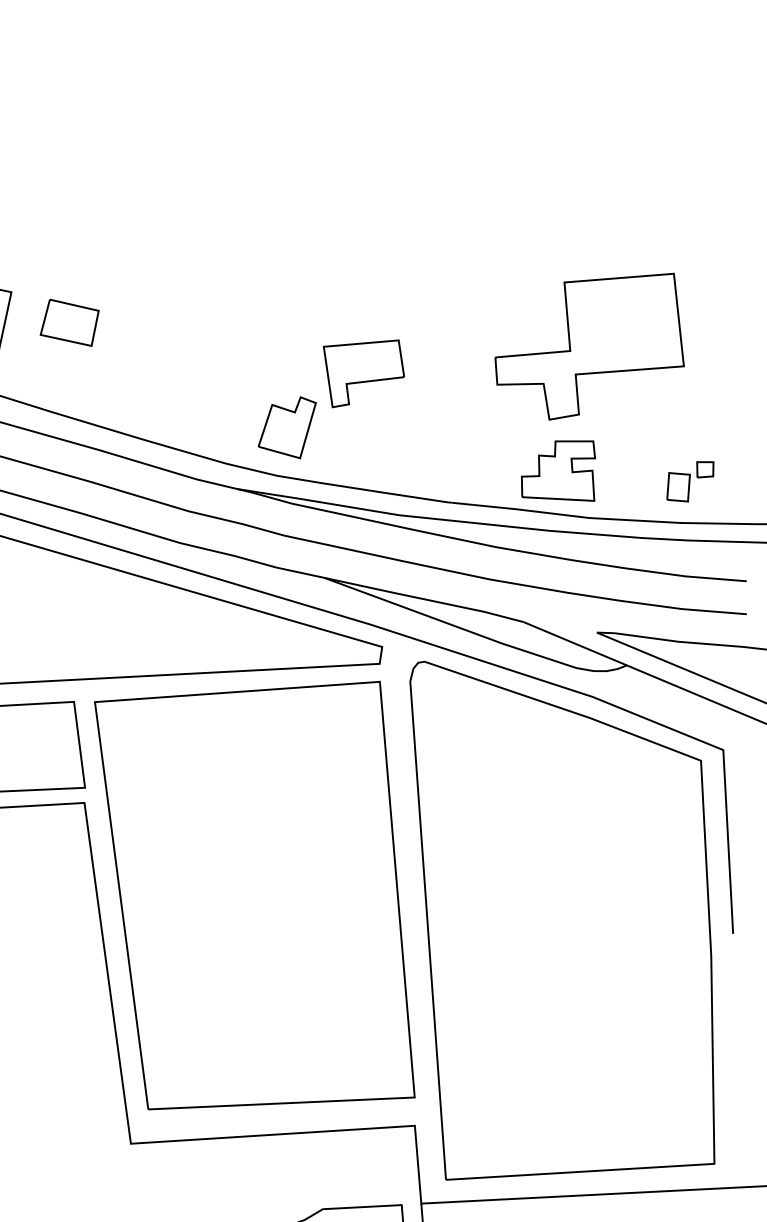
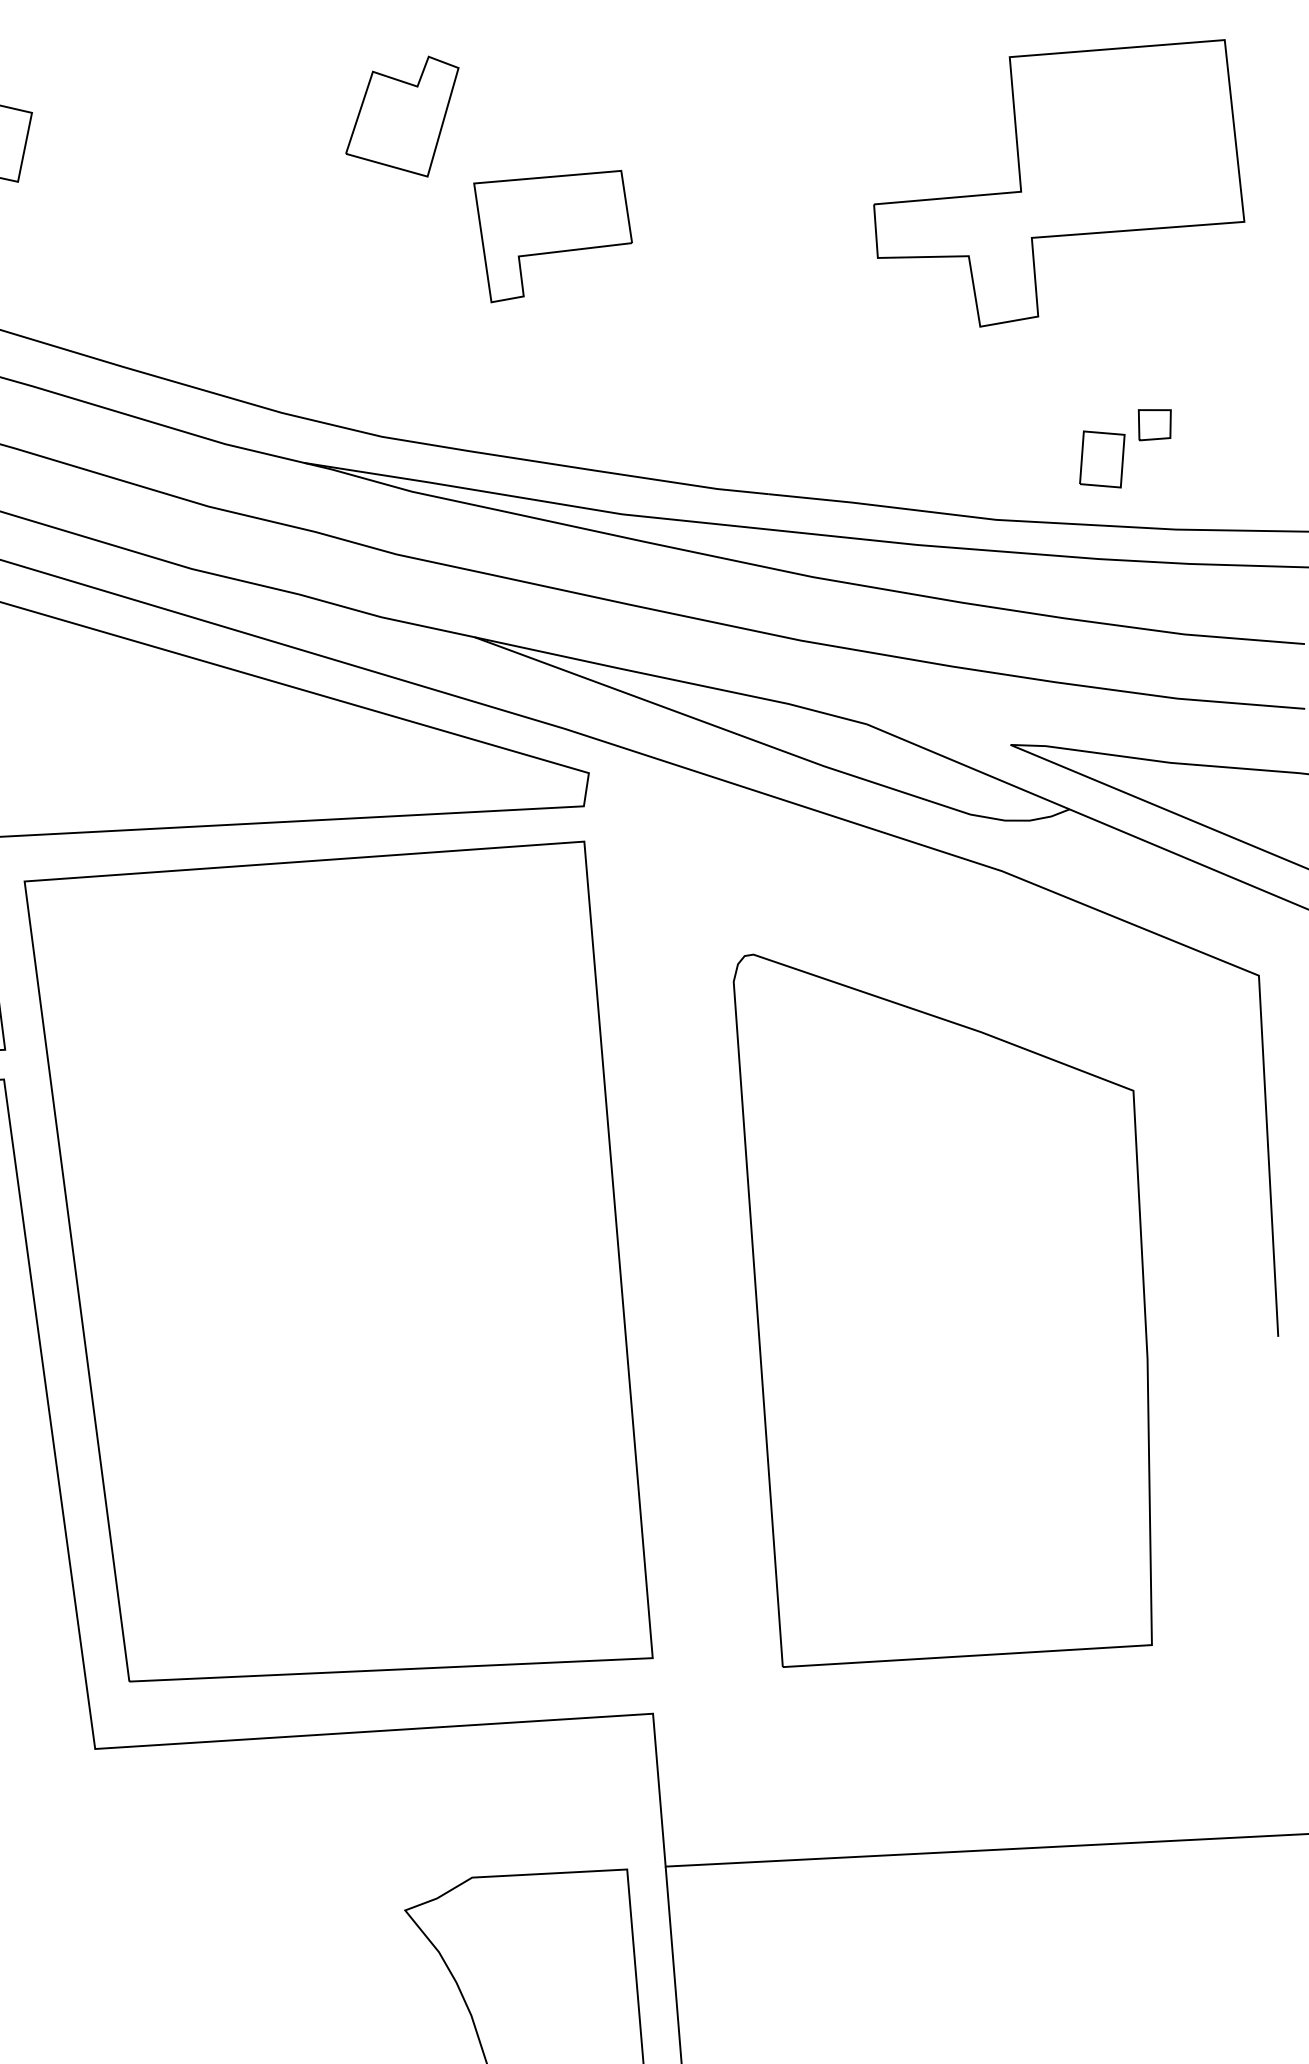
part: (589, 346) -> (1058, 182), moved
part: (286, 427) -> (400, 116), moved
part: (558, 470) -> (935, 426), removed
part: (690, 481) -> (1125, 448), moved
part: (562, 920) -> (943, 1310), size x0.7

